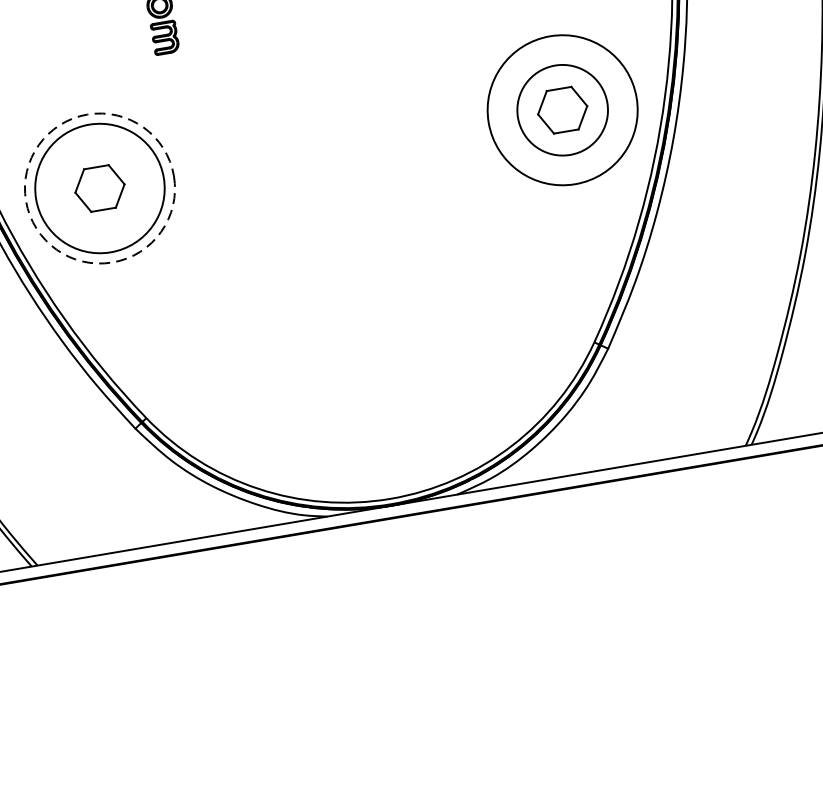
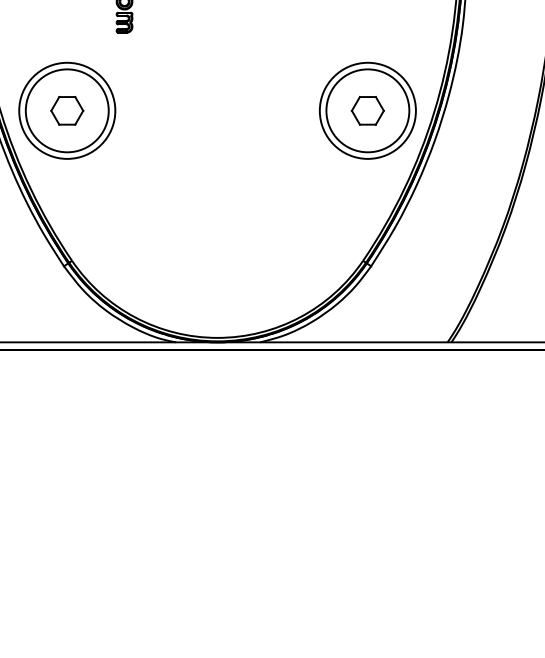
circle: (561, 109) -> (367, 110), size x1.43
circle: (100, 187) -> (67, 110), dashed -> solid

